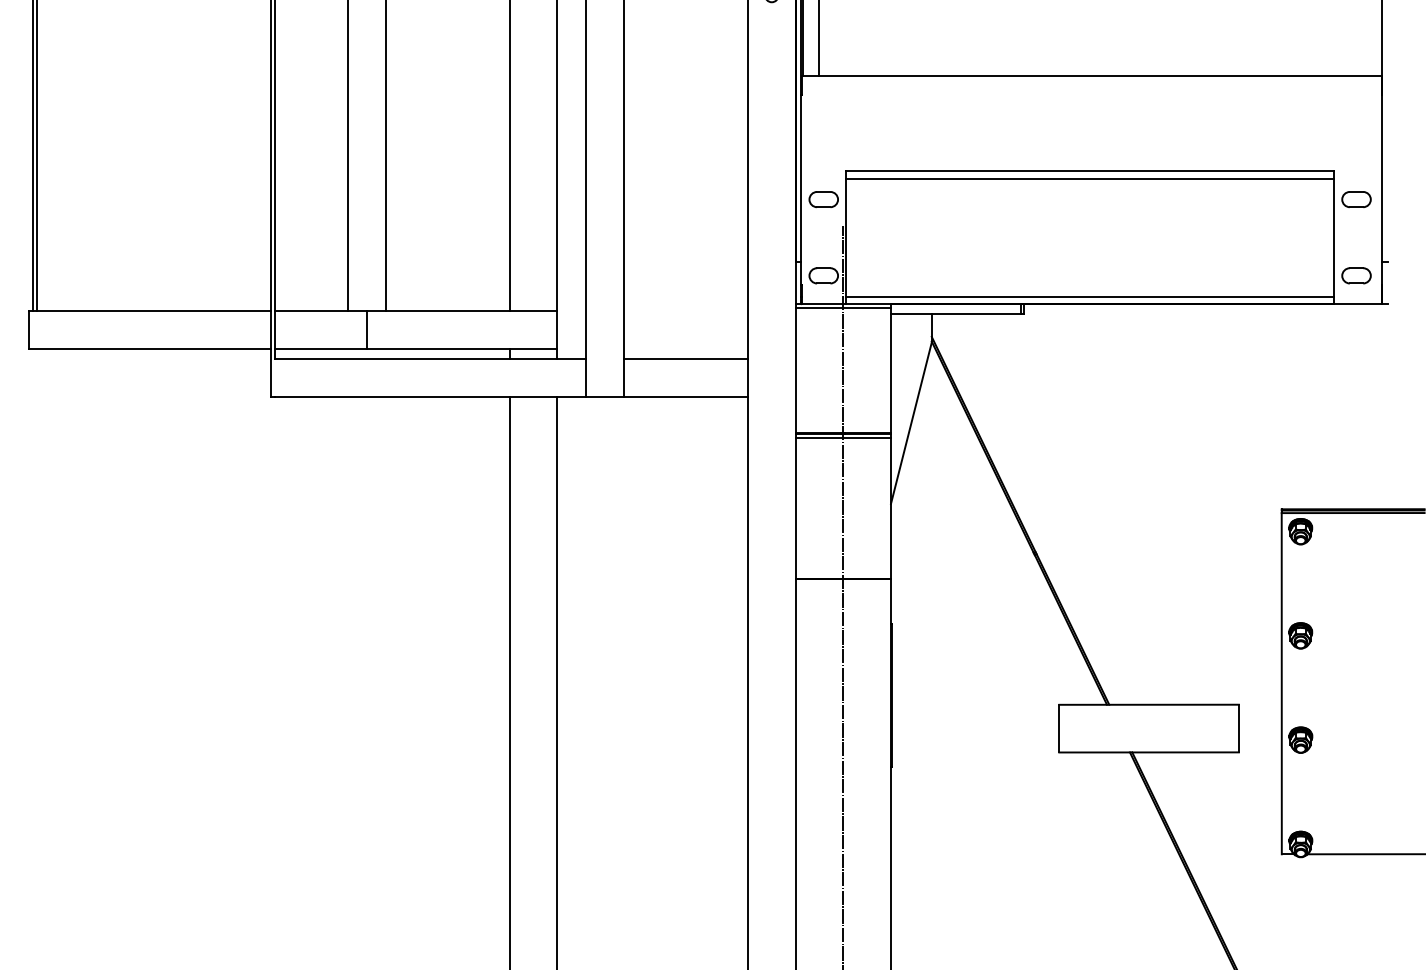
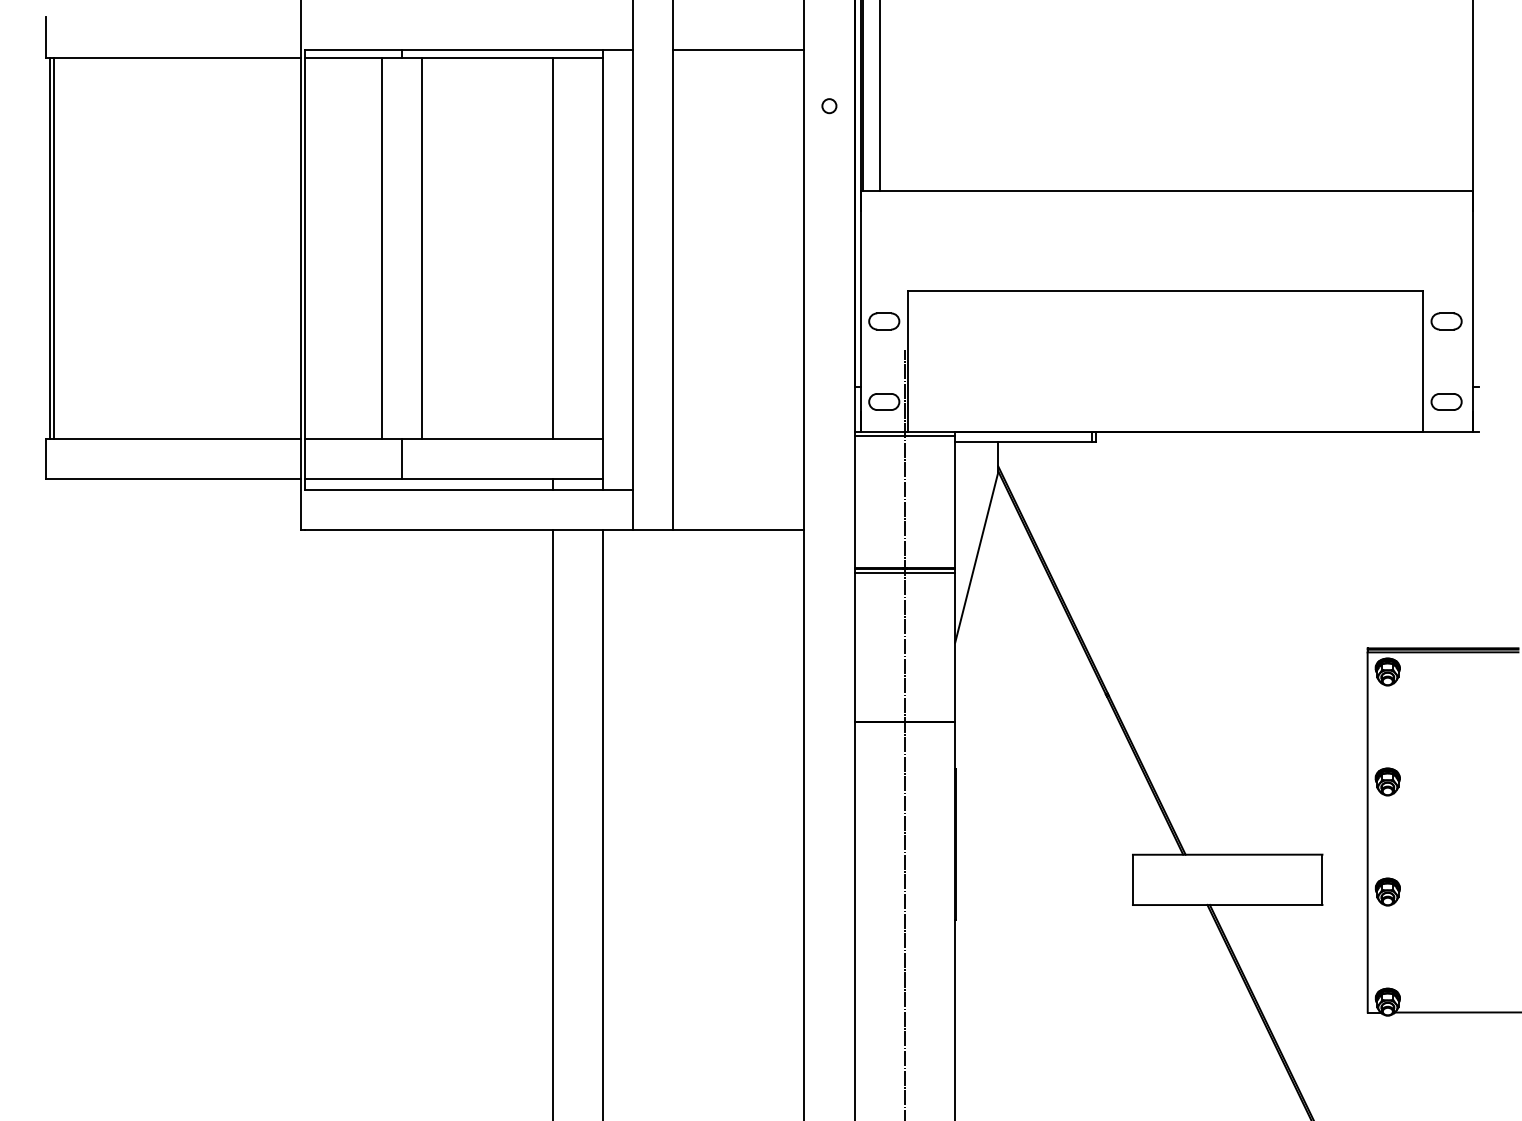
line: (1089, 178) -> (1164, 299), removed
line: (1089, 297) -> (1164, 424), removed
line: (685, 358) -> (738, 489), removed

